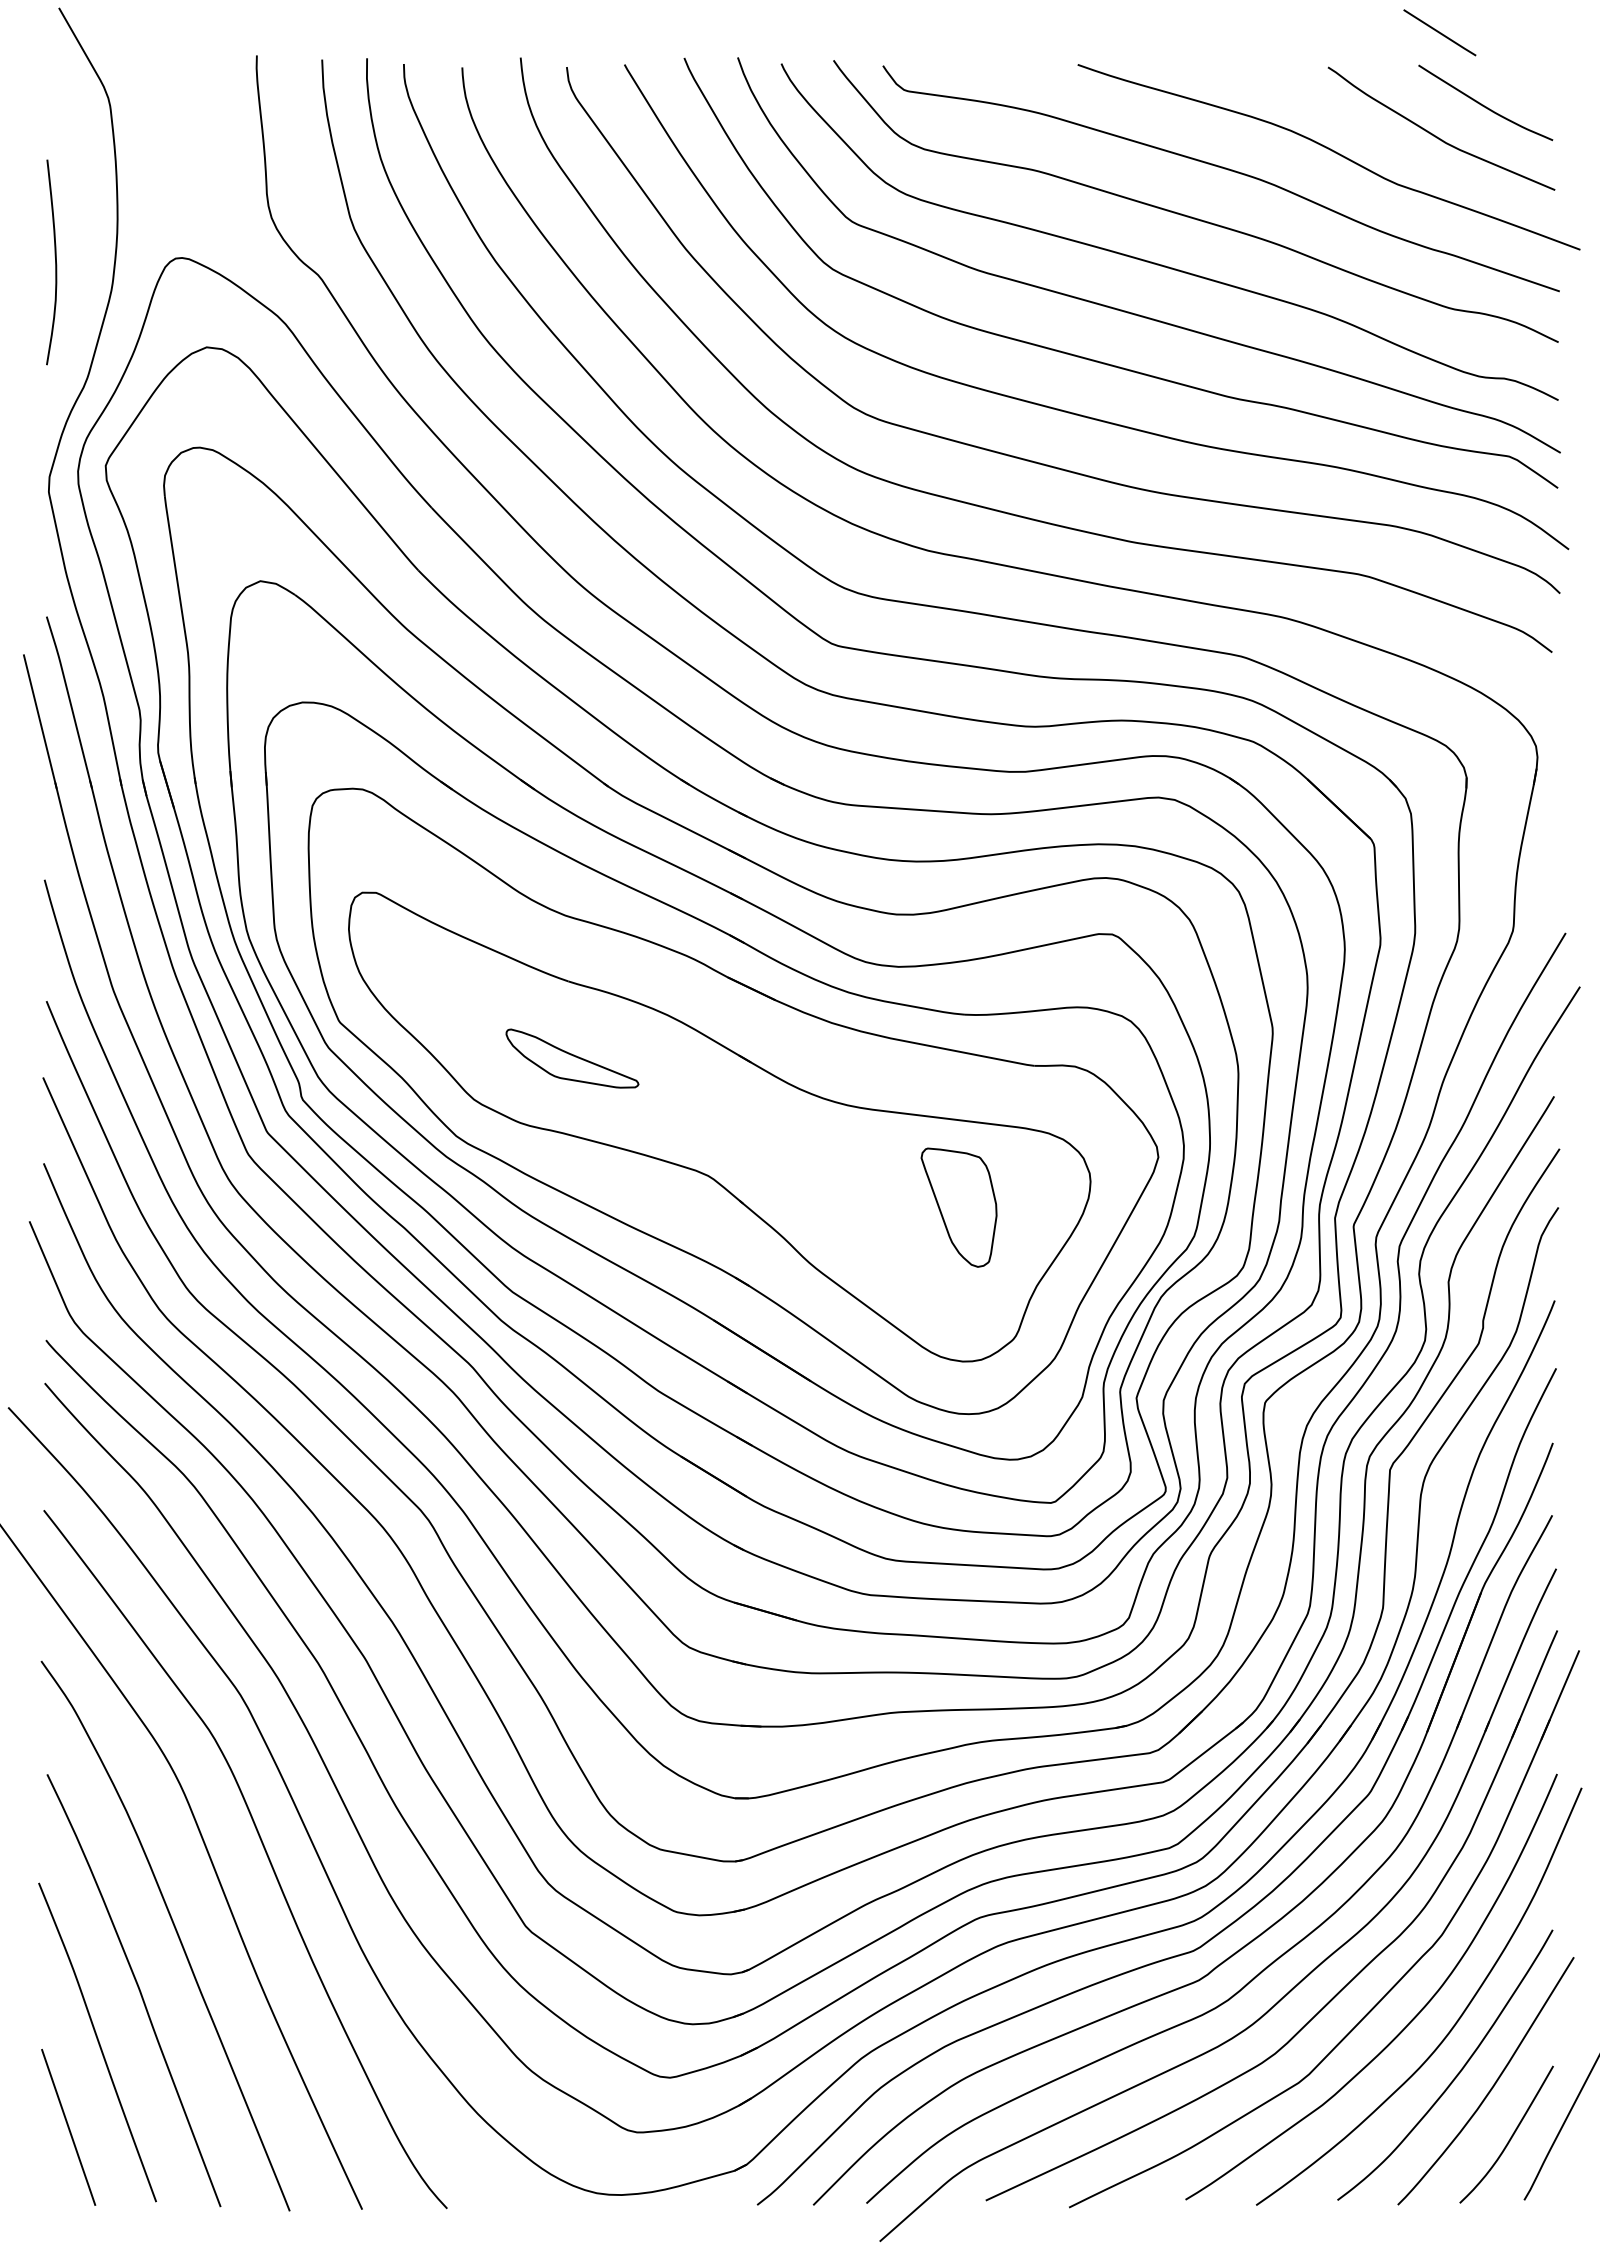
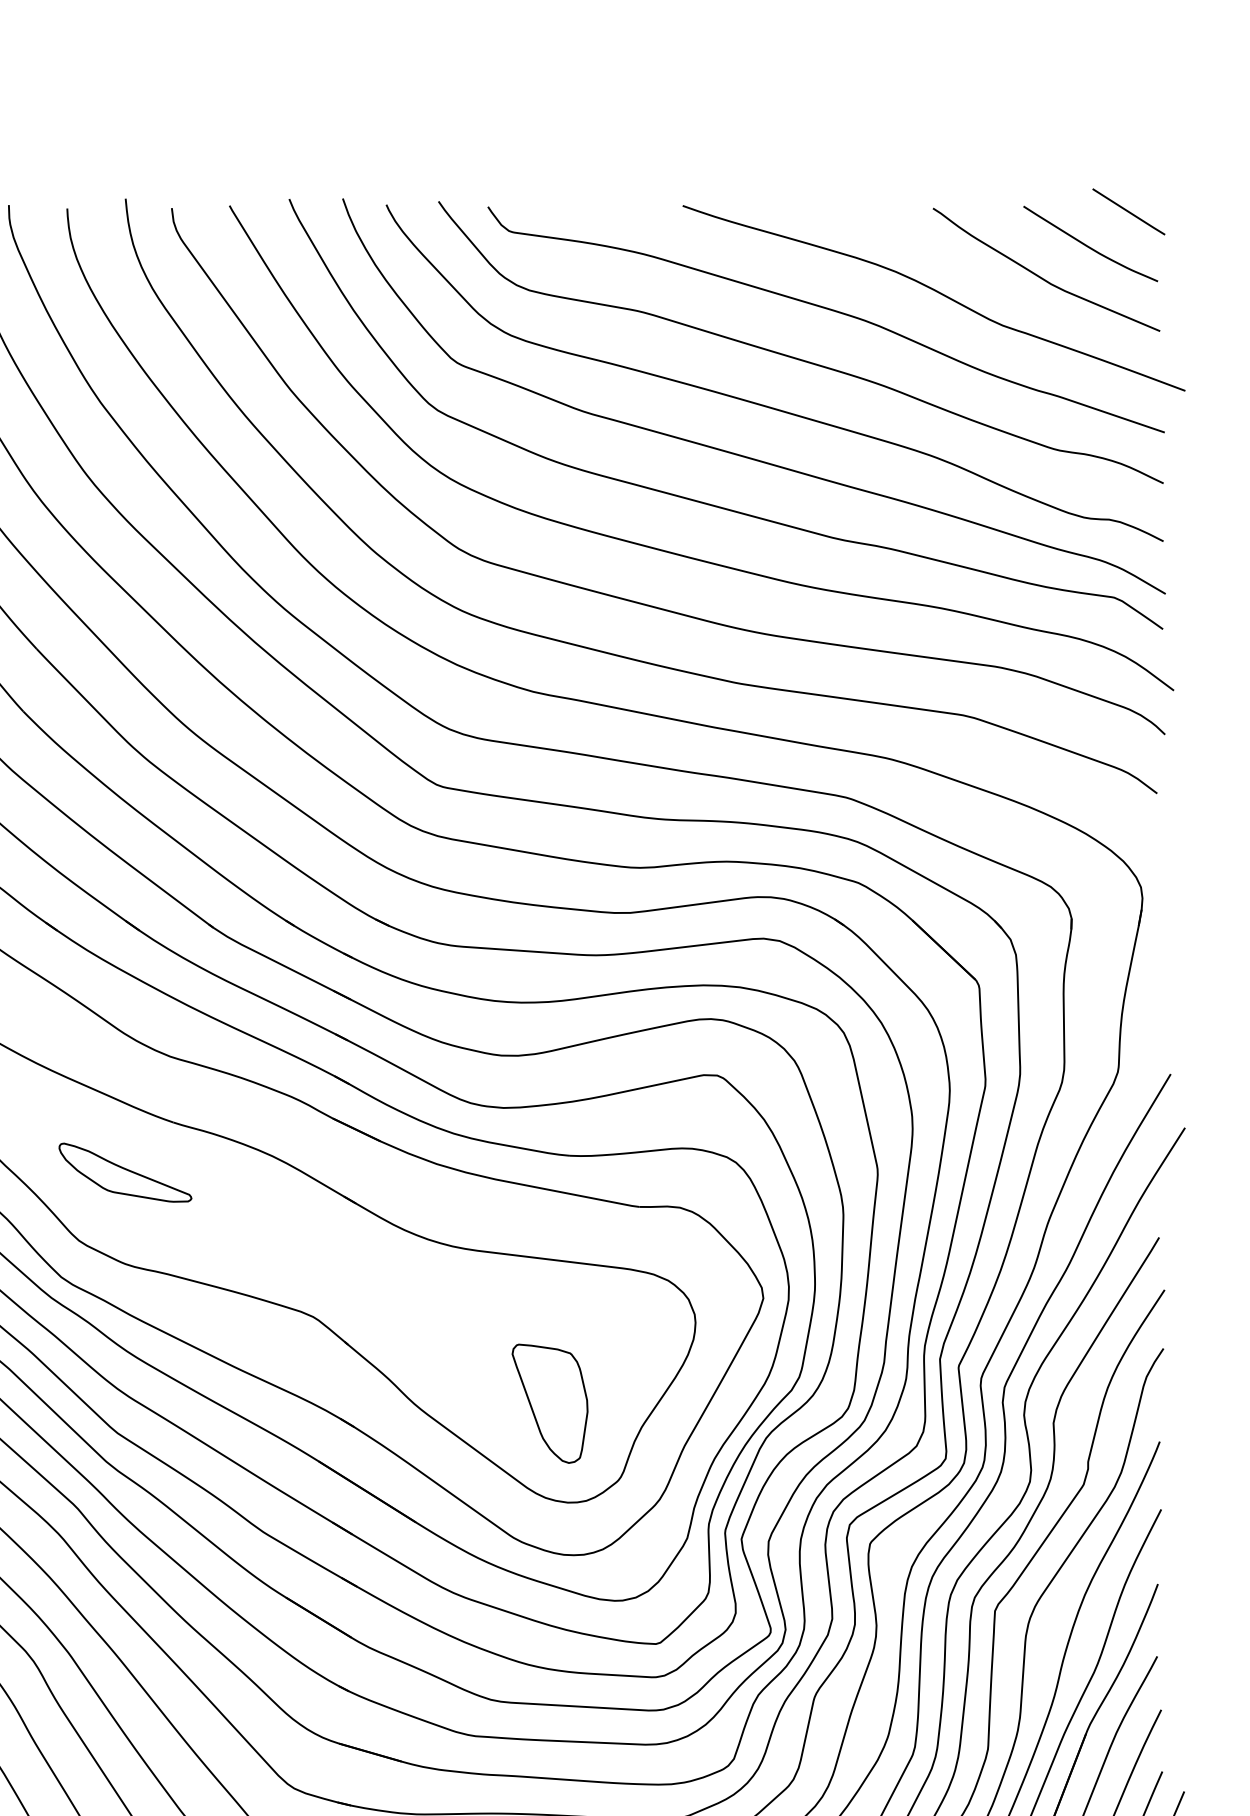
line: (1439, 32) -> (1128, 211), moved
part: (572, 1058) -> (125, 1172), moved
part: (958, 1207) -> (549, 1403), moved

